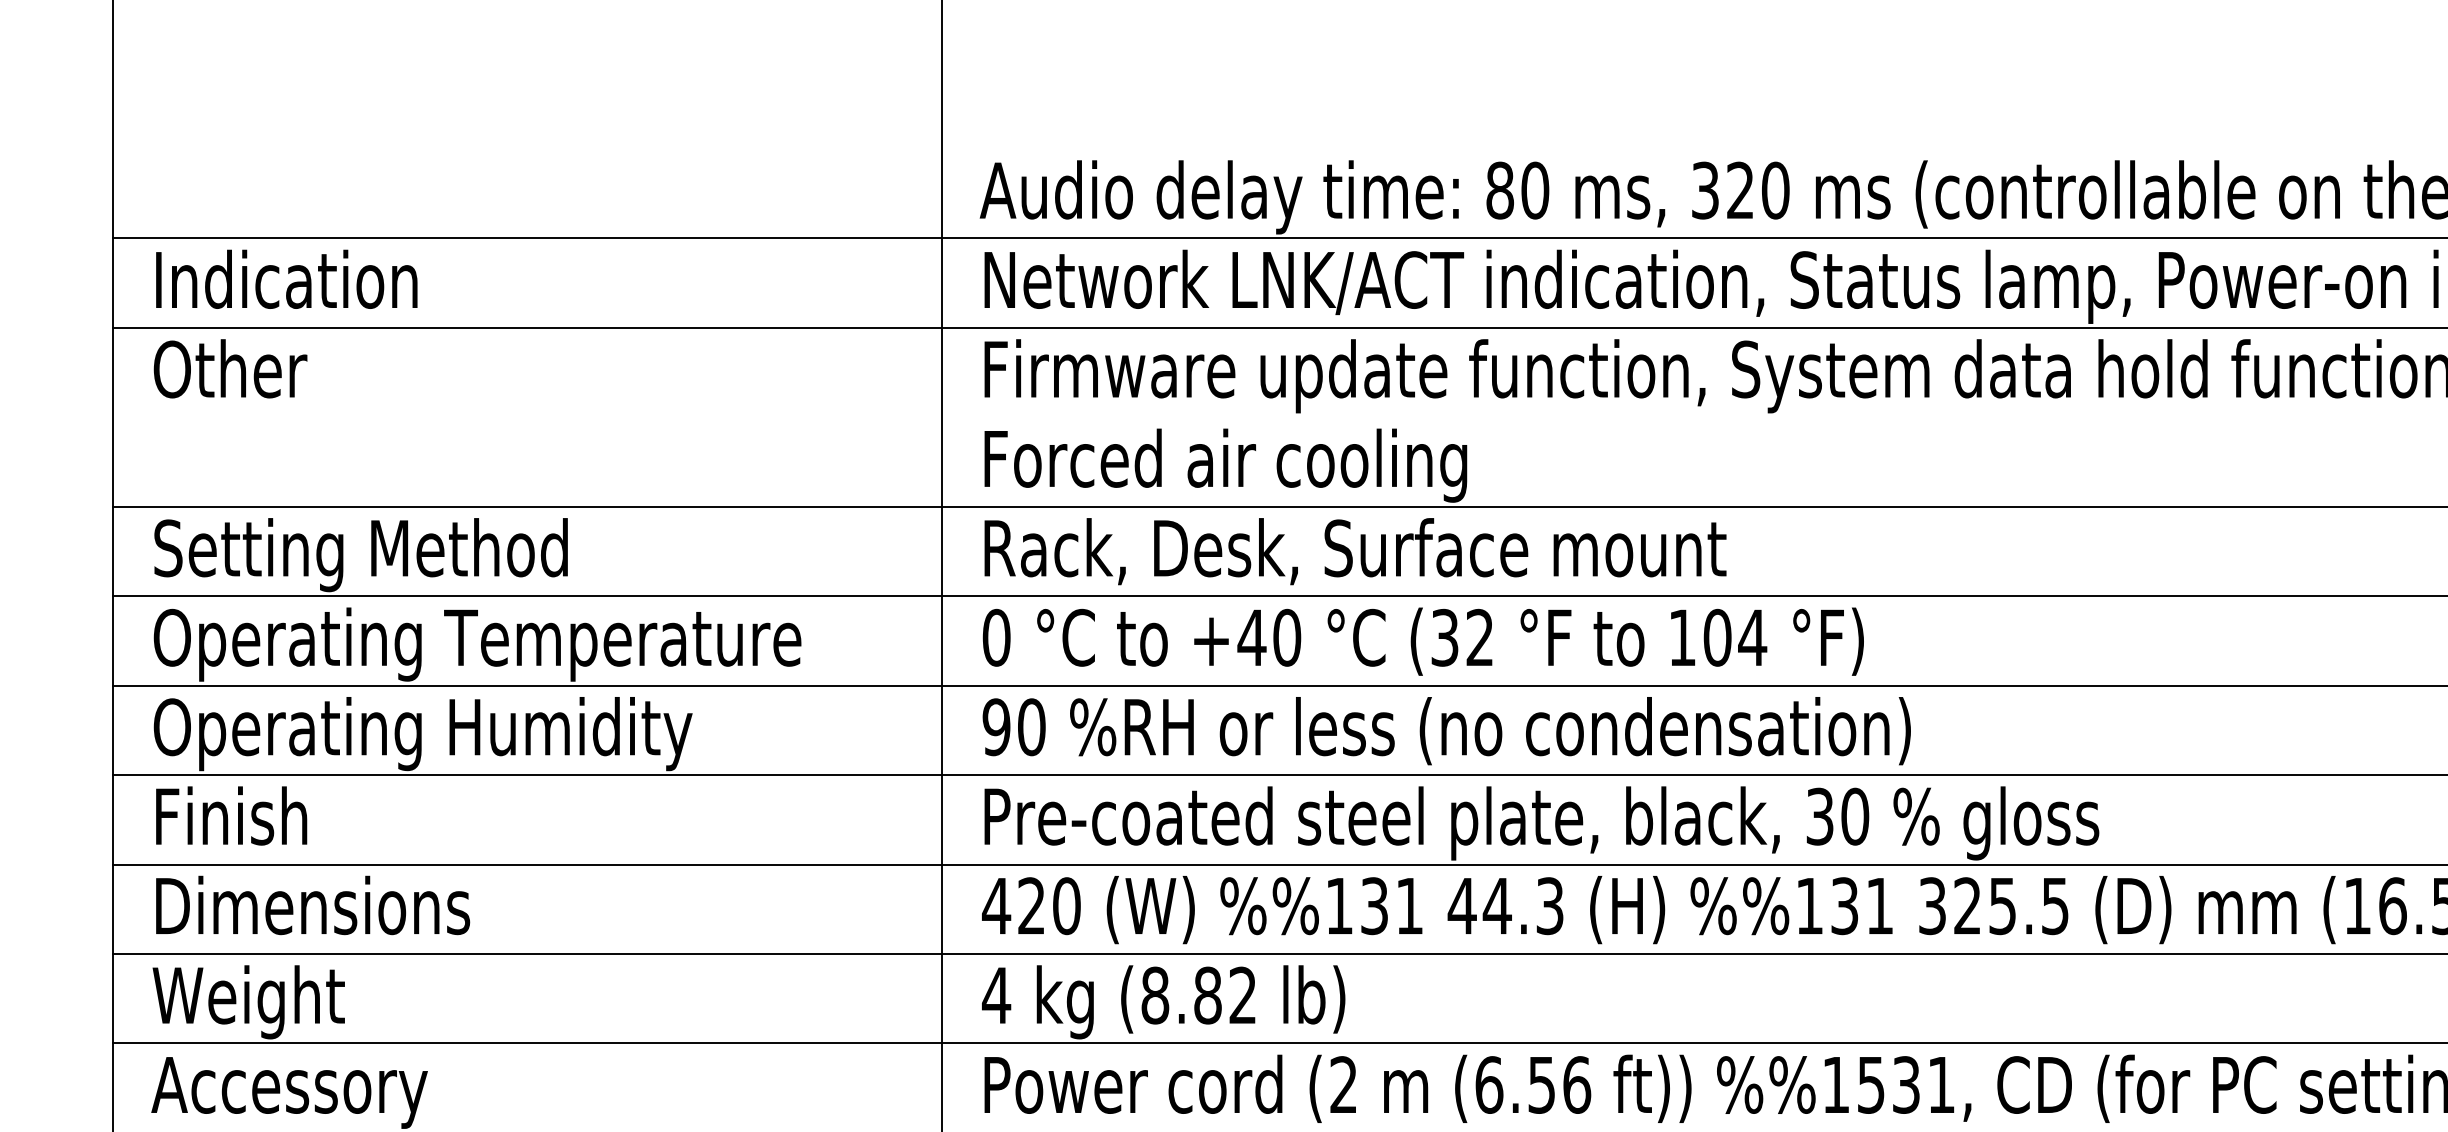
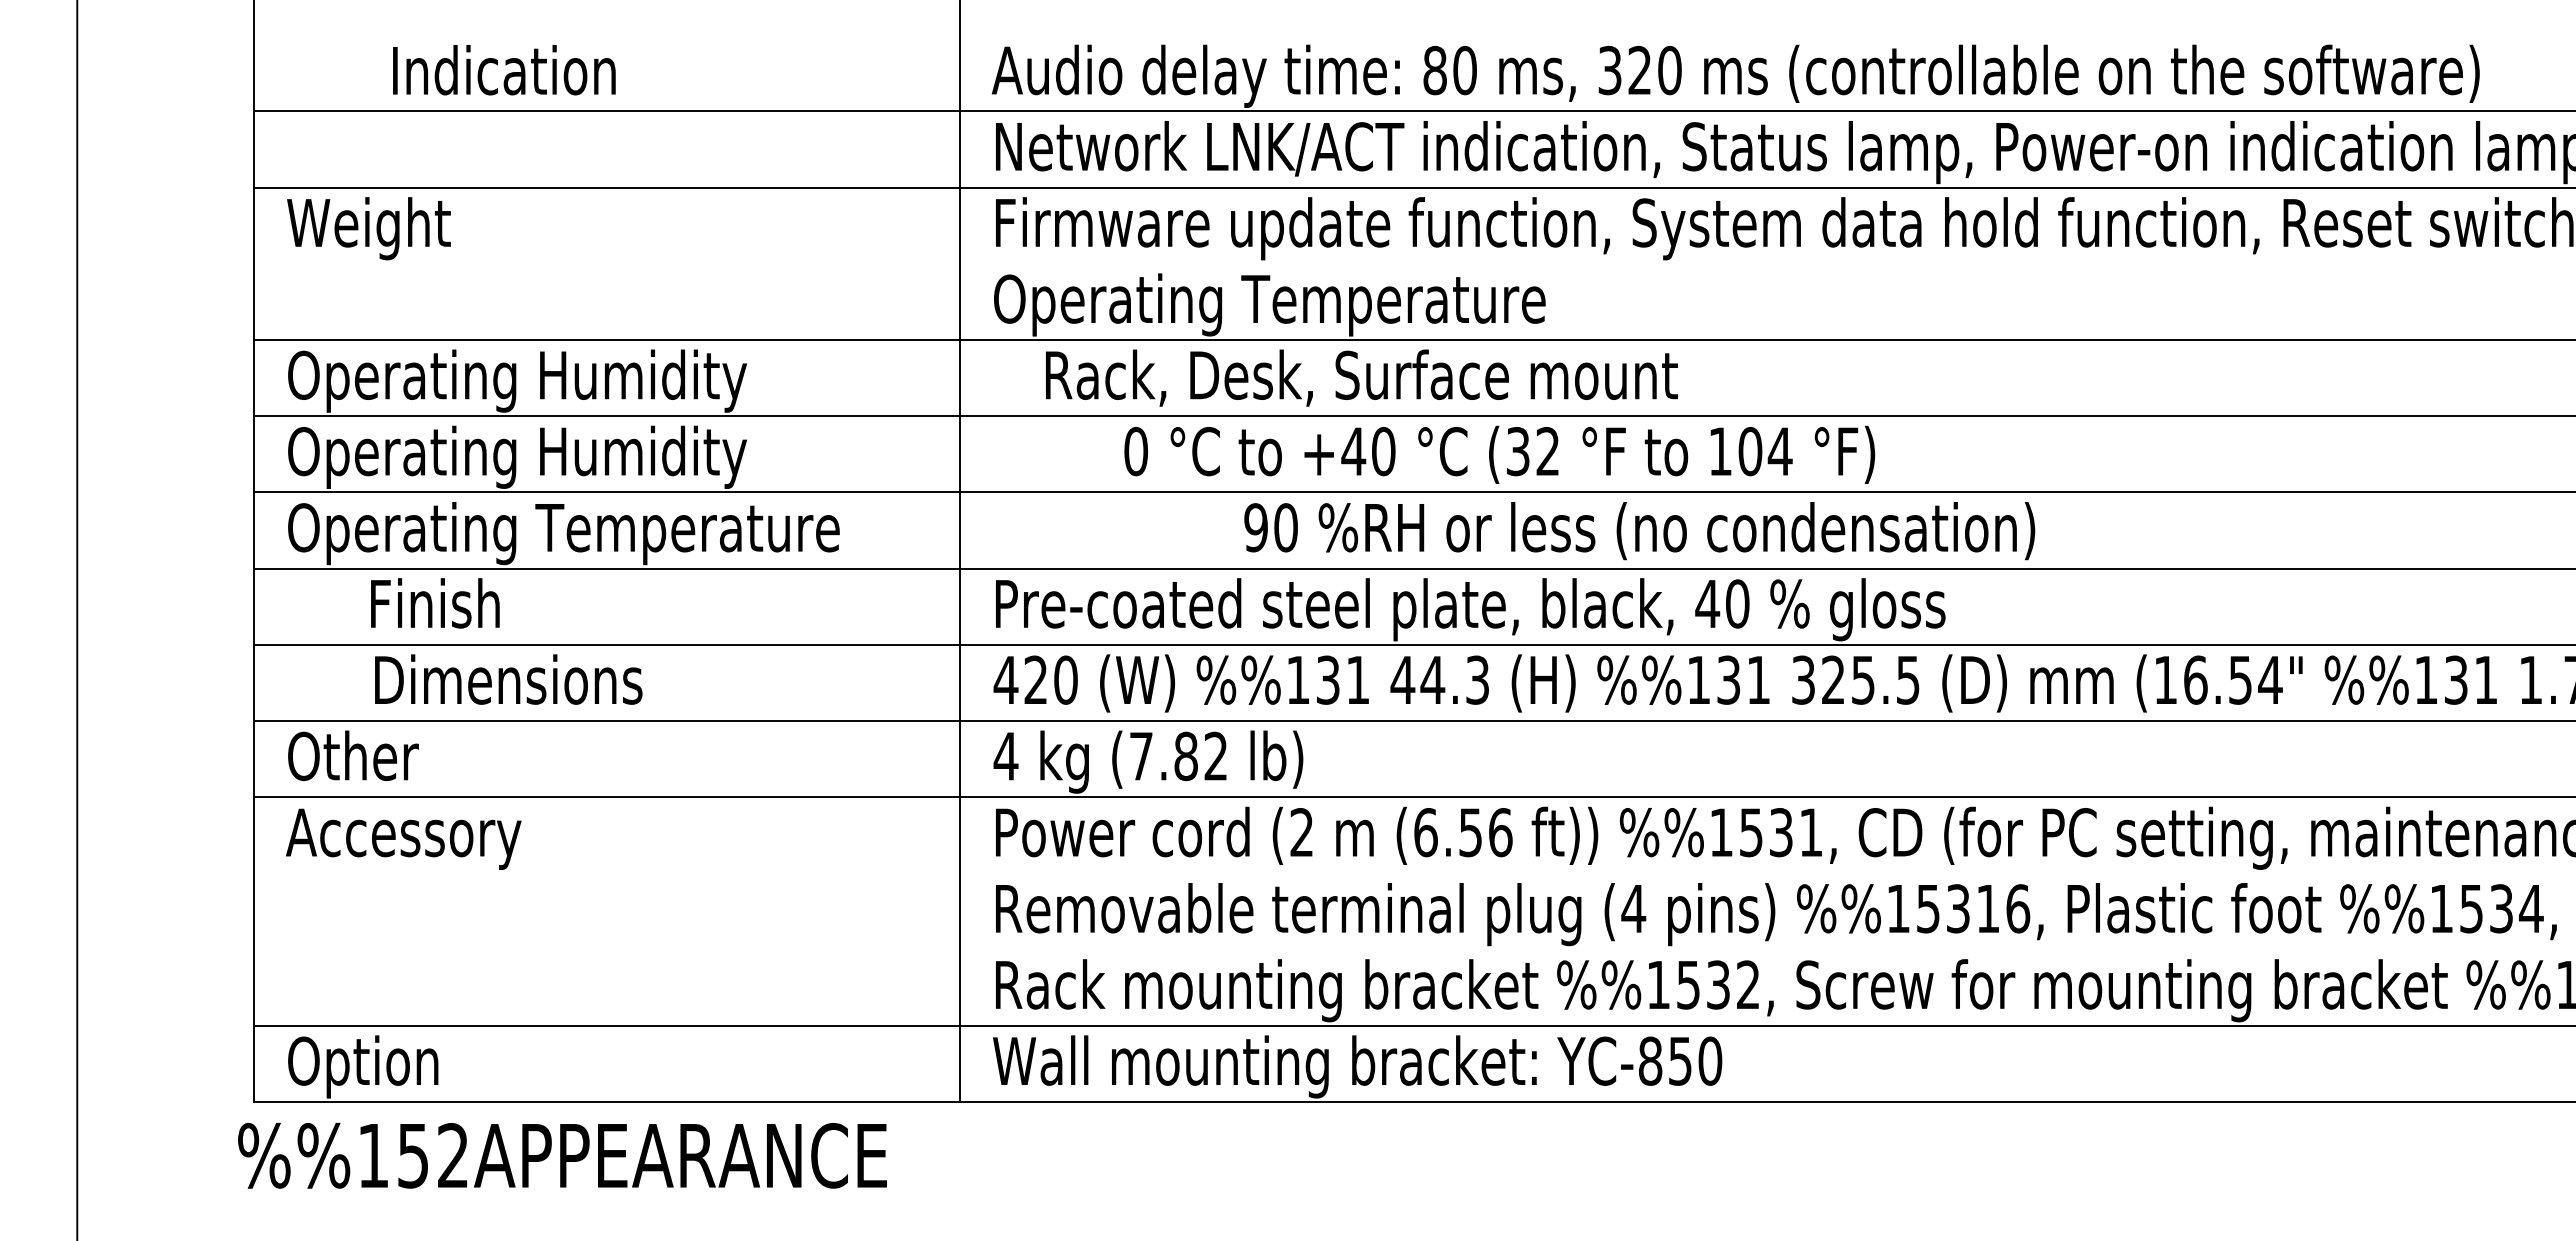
text: (286, 279) -> (504, 70), moved
text: (248, 375) -> (368, 228), Other -> Weight
text: (1305, 465) -> (1269, 304), Forced air cooling -> Operating Temperature
text: (1355, 550) -> (1361, 377), moved
text: (423, 554) -> (517, 380), Setting Method -> Operating Humidity
text: (1423, 641) -> (1499, 454), moved
text: (622, 643) -> (687, 456), Operating Temperature -> Operating Humidity
text: (1446, 731) -> (1639, 531), moved
text: (622, 733) -> (687, 533), Operating Humidity -> Operating Temperature
text: (231, 816) -> (435, 603), moved
text: (1819, 816) -> (1707, 603), 30 -> 40
text: (312, 905) -> (508, 679), moved
text: (1155, 995) -> (1141, 756), (8.82 -> (7.82
text: (248, 1001) -> (368, 761), Weight -> Other

